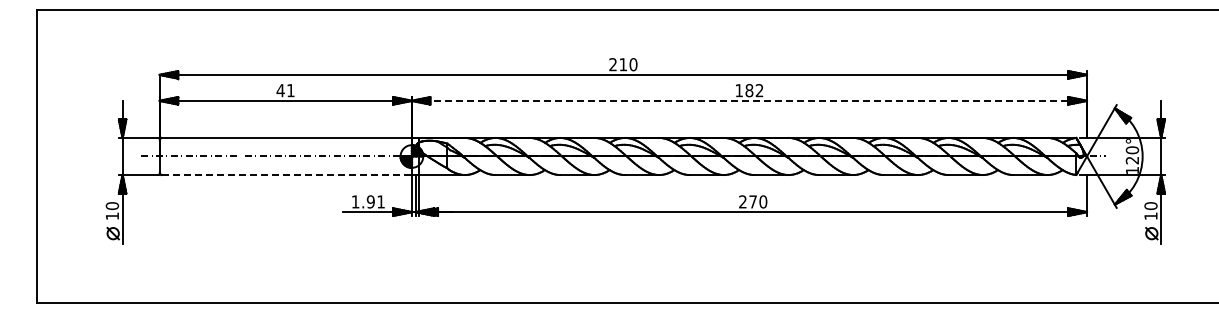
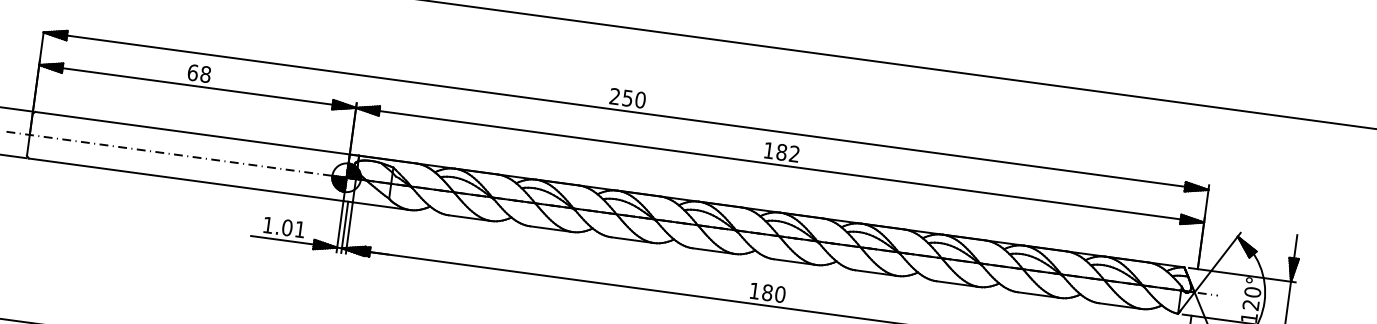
text: (622, 64) -> (626, 97), 210 -> 250
text: (285, 90) -> (199, 73), 41 -> 68
line: (749, 100) -> (780, 164), dashed -> solid
line: (287, 175) -> (187, 180), dashed -> solid
text: (370, 201) -> (286, 227), 1.91 -> 1.01
text: (748, 201) -> (761, 291), 270 -> 180

